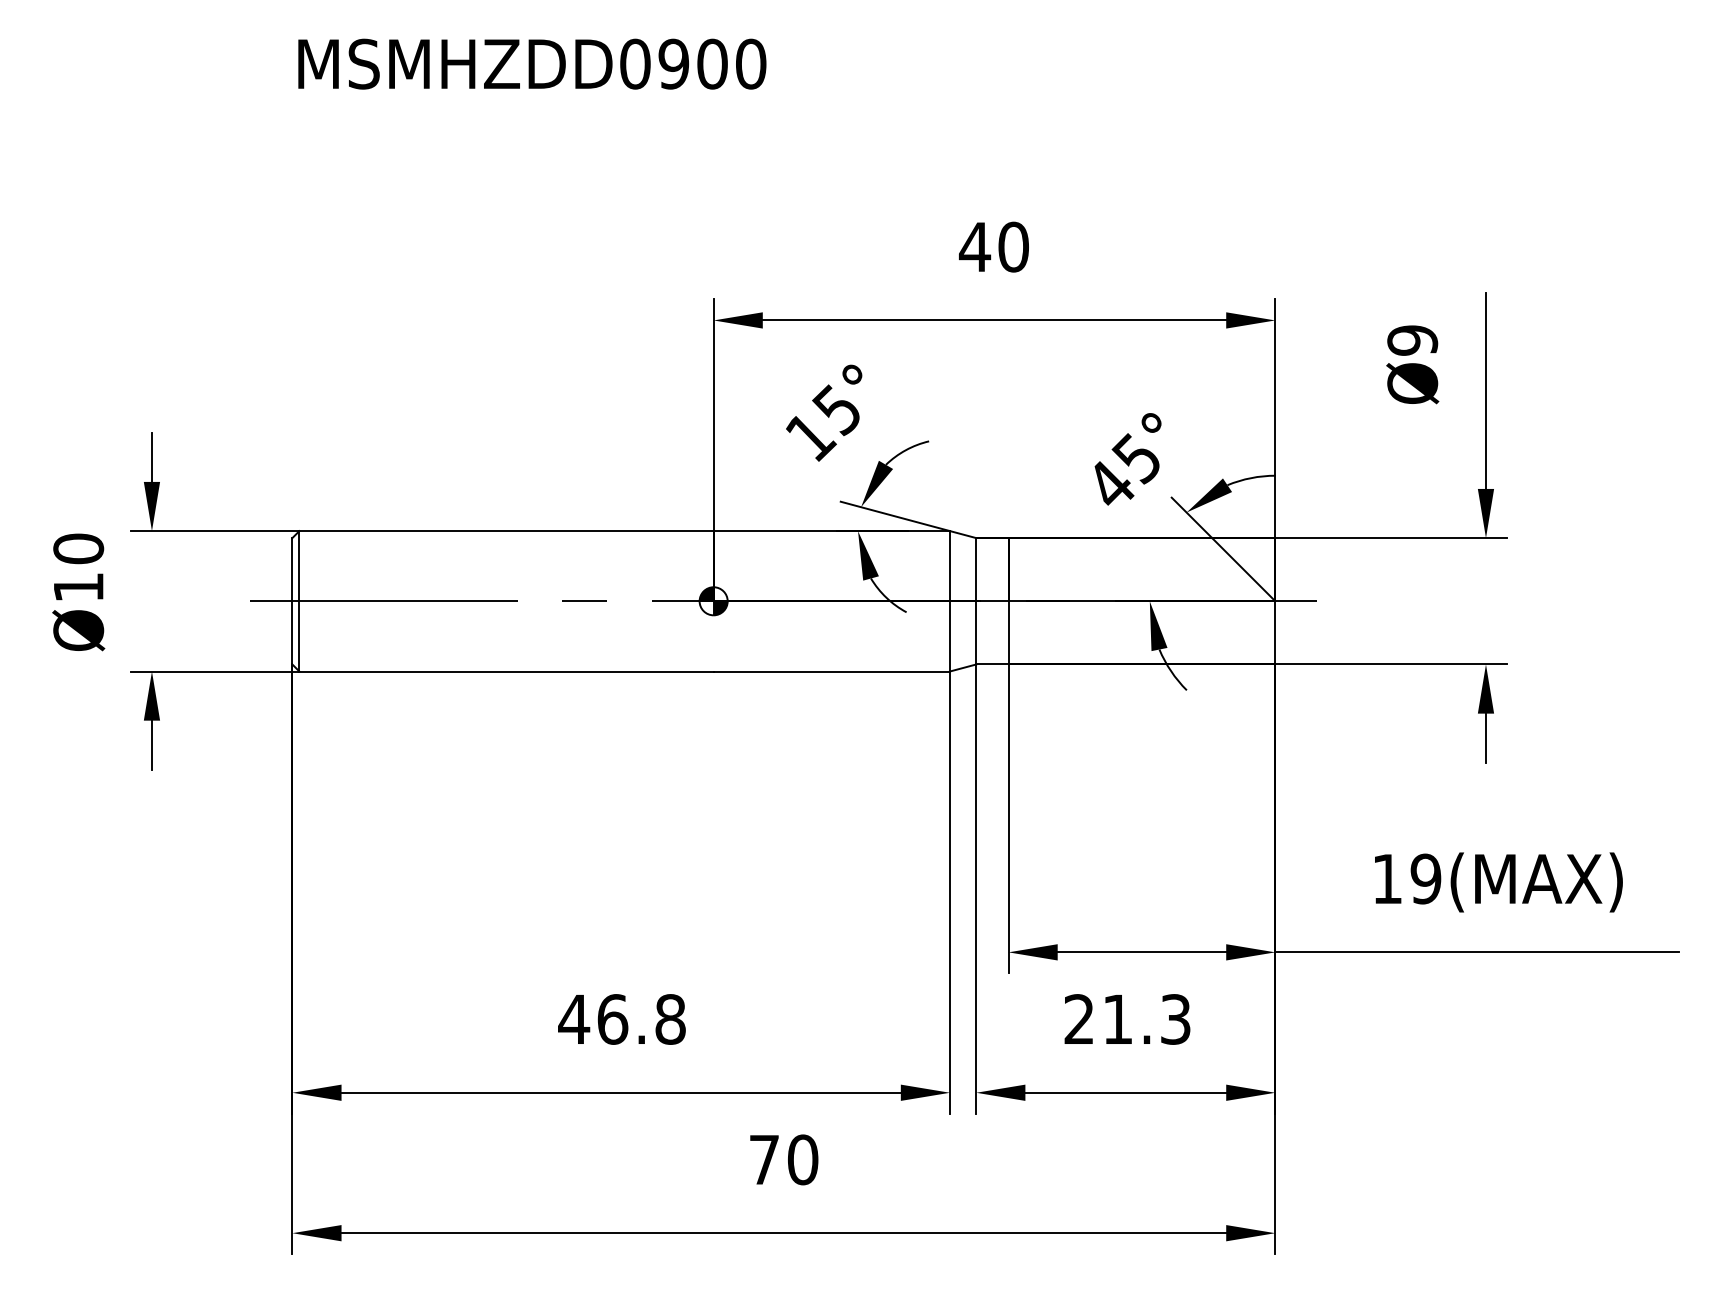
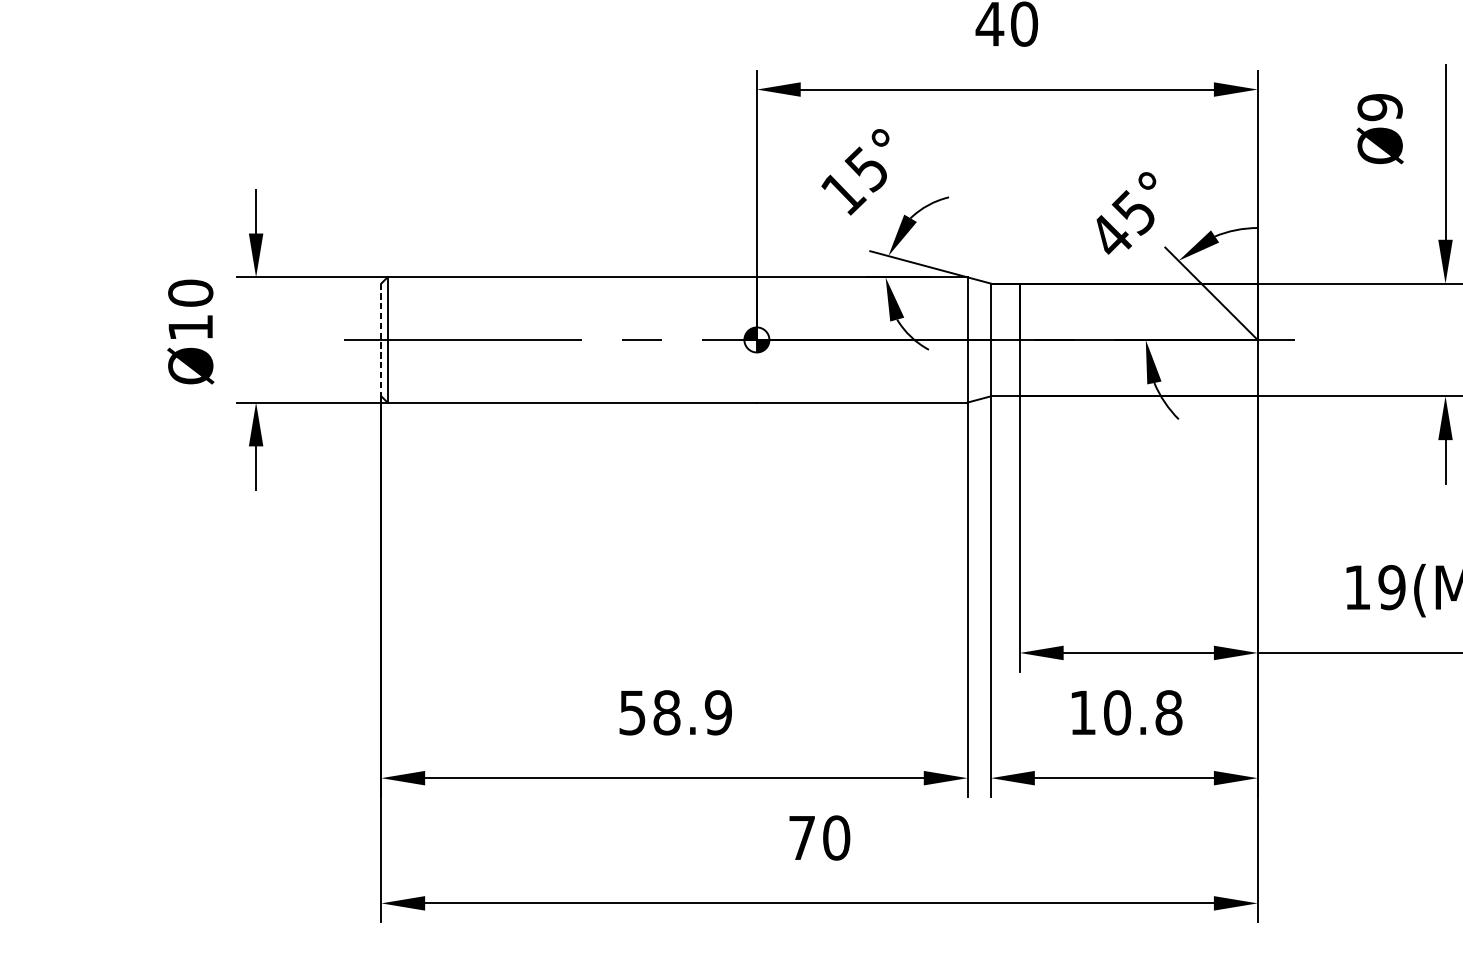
line: (292, 601) -> (381, 340), solid -> dashed
text: (621, 1019) -> (674, 712), 46.8 -> 58.9
text: (1127, 1019) -> (1125, 712), 21.3 -> 10.8

